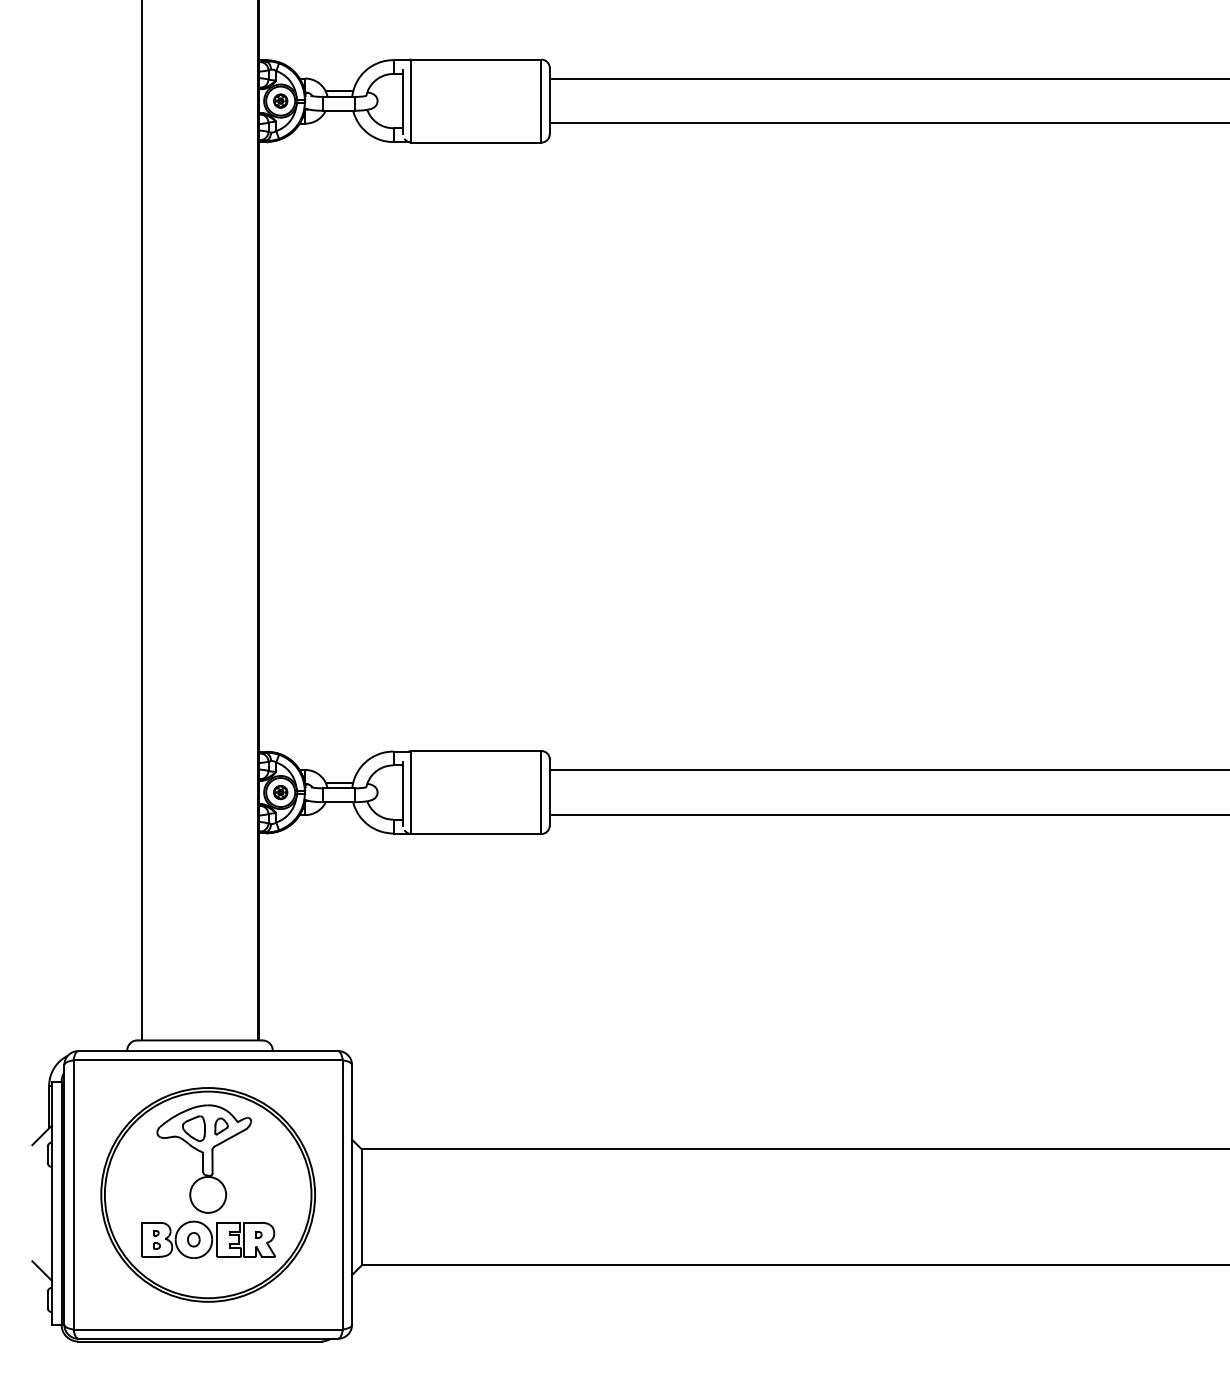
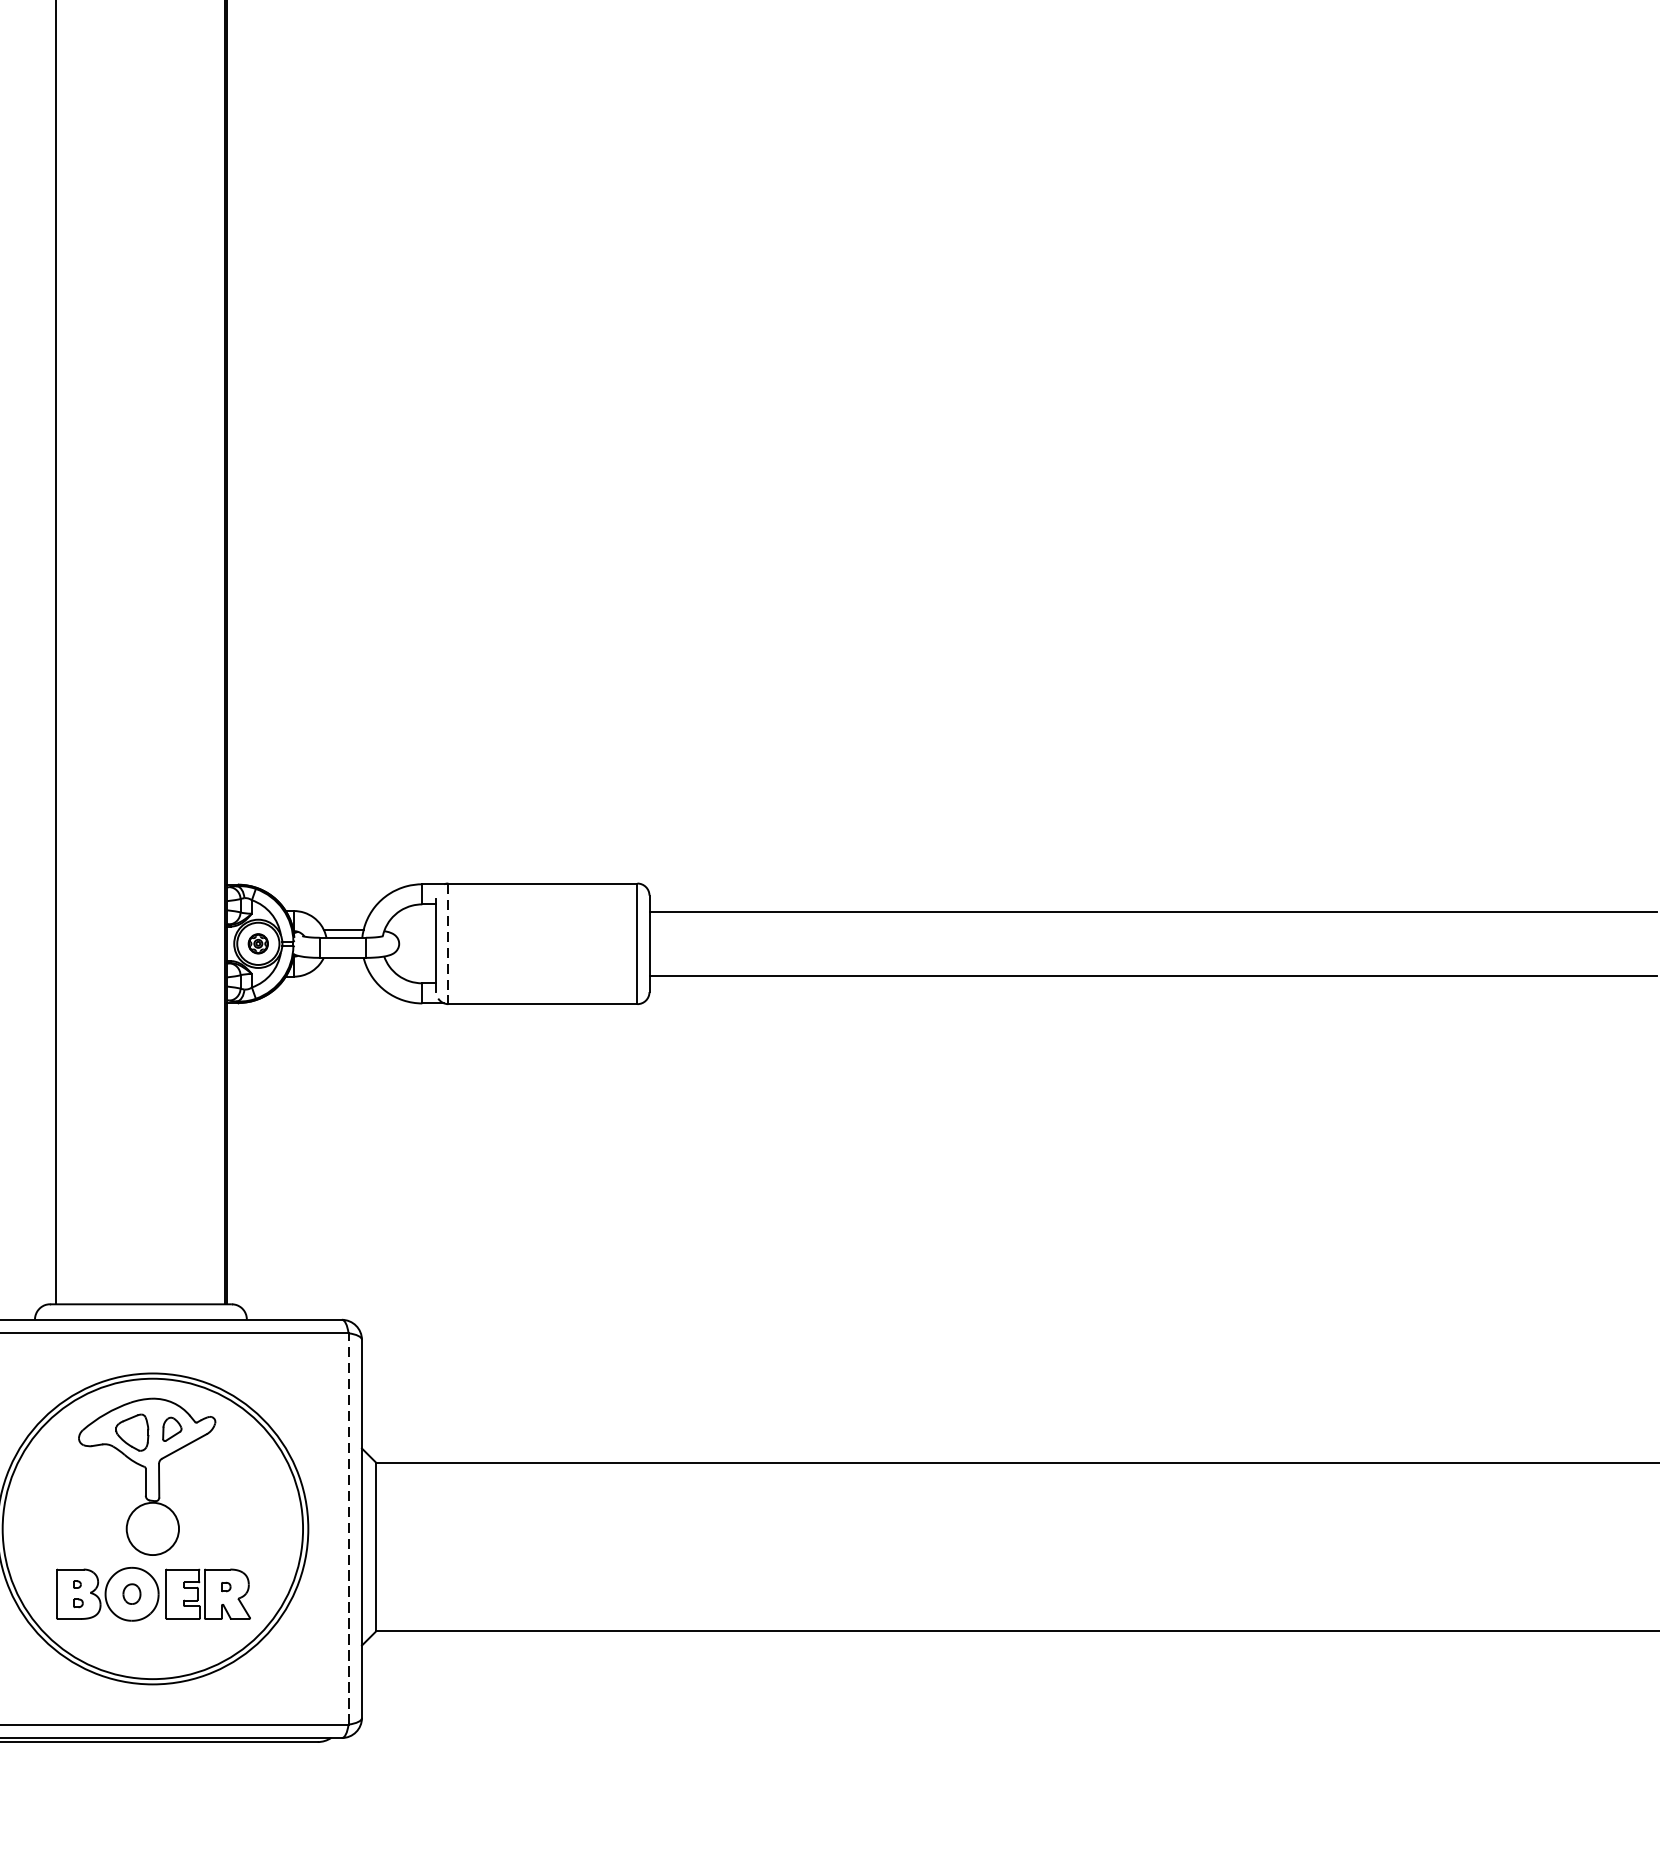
line: (411, 793) -> (448, 945), solid -> dashed
line: (342, 1194) -> (348, 1528), solid -> dashed

